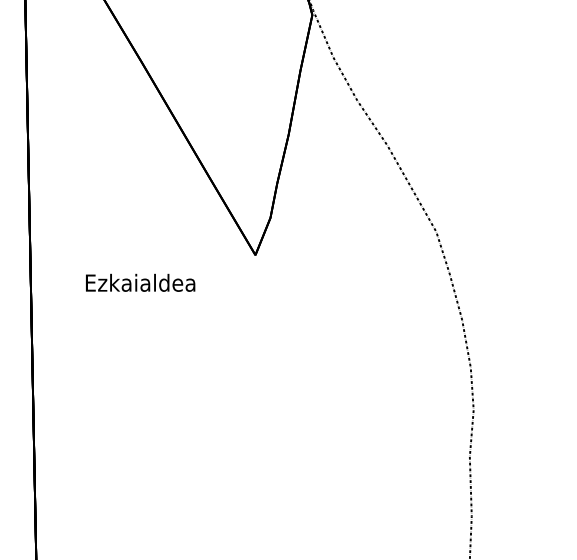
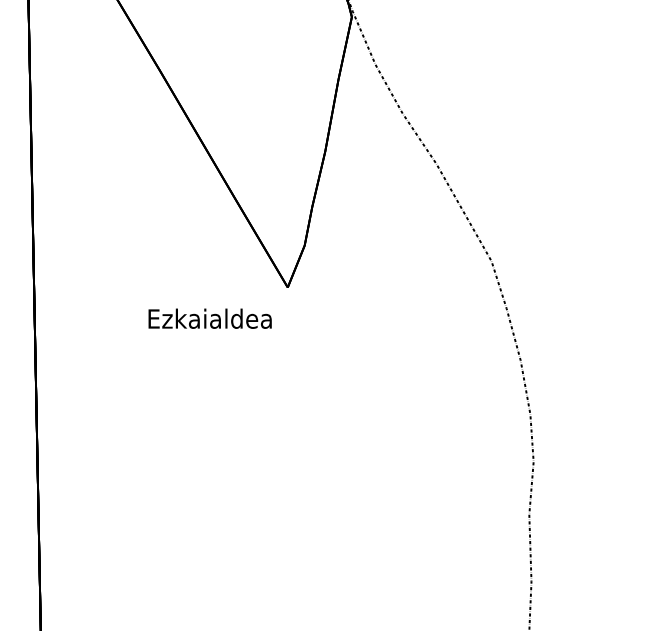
text: (140, 282) -> (210, 318), moved

